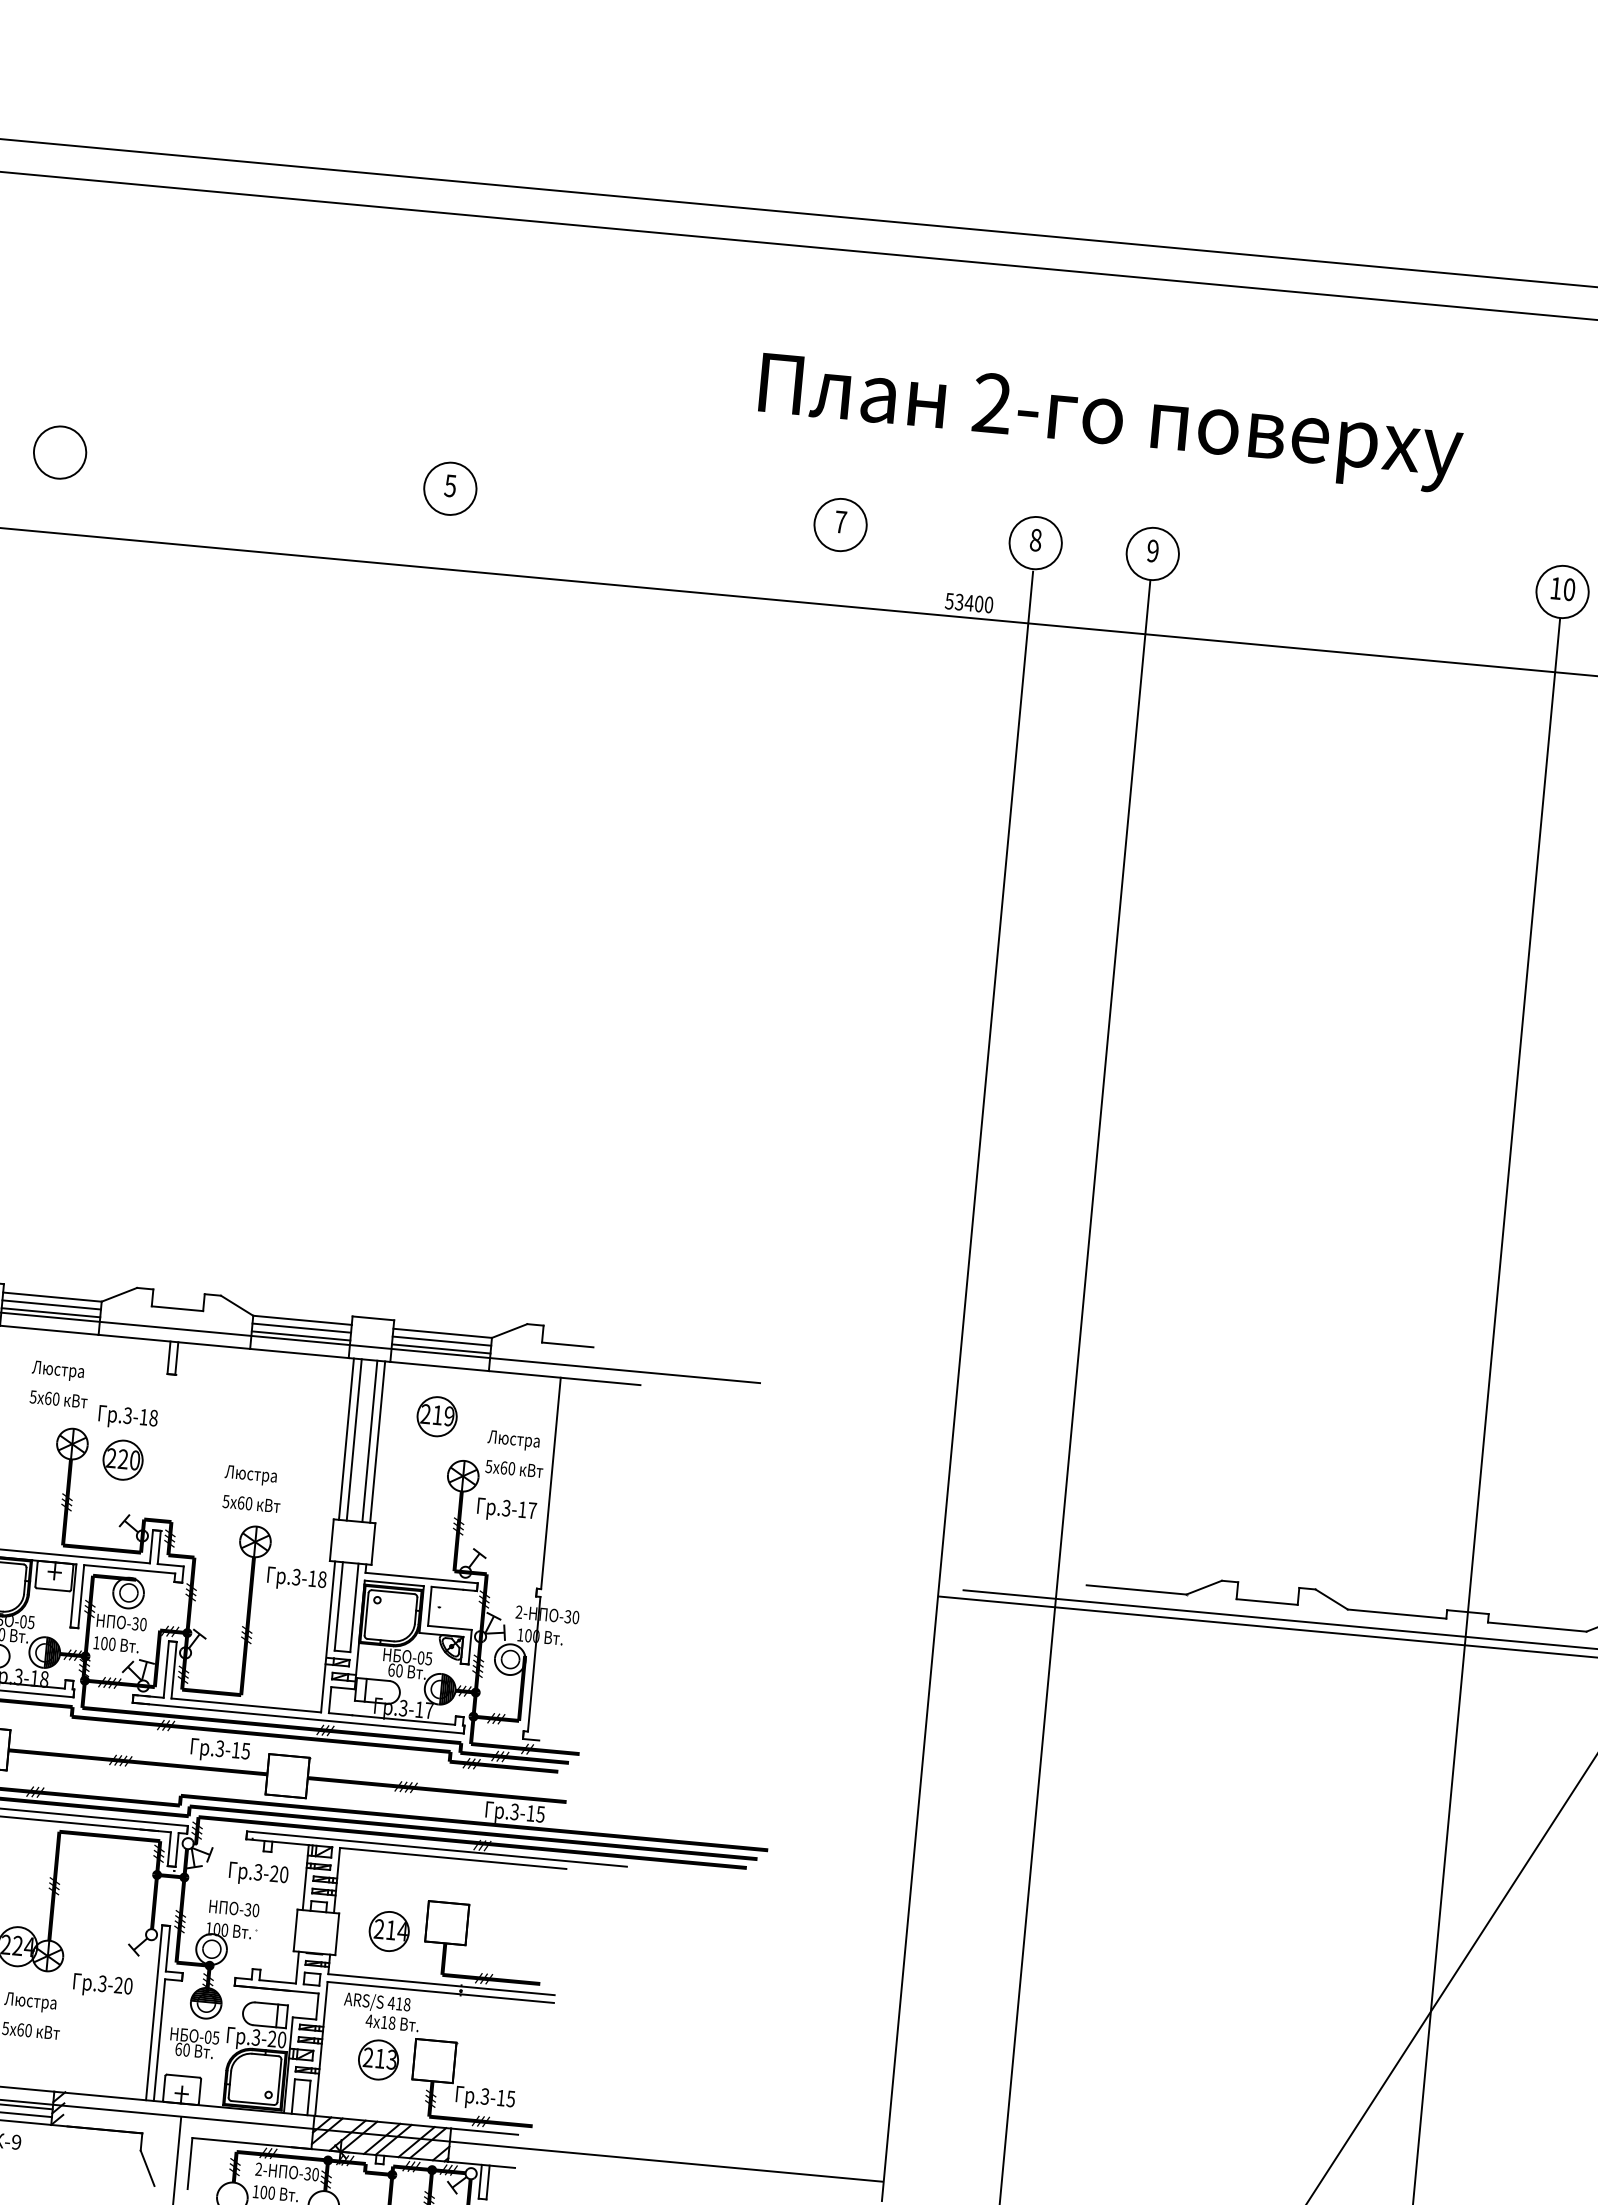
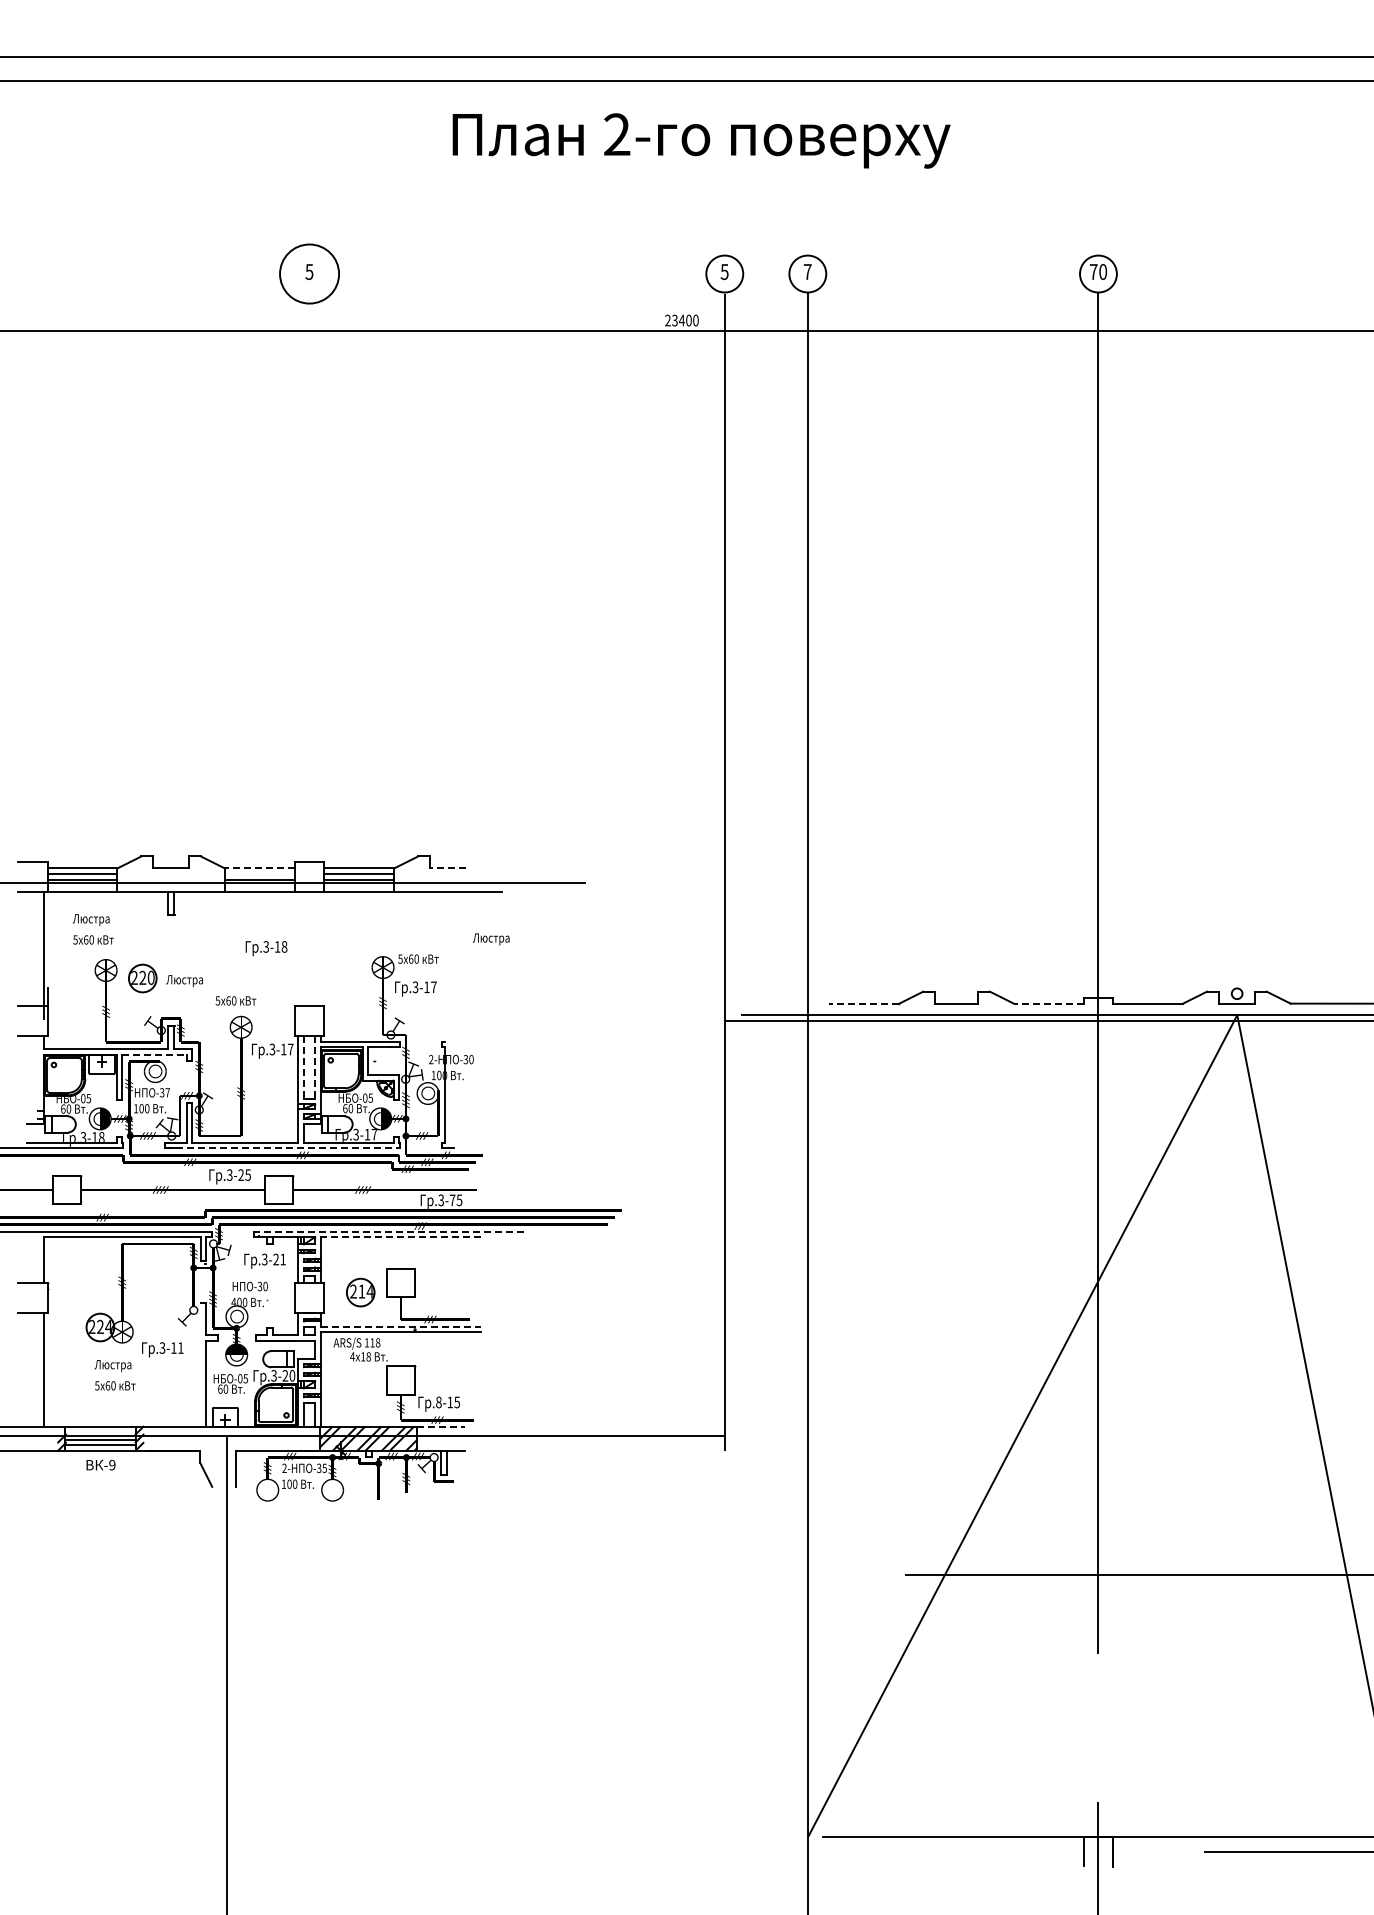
text: (1110, 422) -> (701, 140), moved
circle: (59, 451) -> (32, 273), removed
circle: (450, 488) -> (309, 273), size x1.6
part: (840, 524) -> (586, 273), removed
text: (1035, 539) -> (724, 271), 8 -> 5
text: (1152, 550) -> (807, 271), 9 -> 7
text: (1555, 587) -> (1093, 271), 10 -> 70
text: (948, 601) -> (667, 320), 53400 -> 23400
line: (302, 1320) -> (259, 868), solid -> dashed
line: (301, 1327) -> (259, 873), removed
line: (567, 1344) -> (447, 868), solid -> dashed
part: (436, 1416) -> (360, 927), removed
text: (128, 1417) -> (266, 948), moved
line: (346, 1438) -> (298, 948), removed
line: (355, 1439) -> (304, 948), removed
line: (370, 1440) -> (315, 948), removed
text: (514, 1440) -> (491, 939), moved
line: (377, 1441) -> (320, 948), removed
text: (250, 1476) -> (184, 981), moved
line: (551, 1482) -> (445, 966), removed
line: (131, 1568) -> (155, 1054), solid -> dashed
text: (322, 1579) -> (290, 1049), .3-18 -> .3-17
line: (1135, 1589) -> (863, 1003), solid -> dashed
line: (339, 1606) -> (304, 1067), solid -> dashed
line: (354, 1608) -> (315, 1067), solid -> dashed
line: (1396, 1613) -> (1048, 1003), solid -> dashed
text: (143, 1624) -> (167, 1092), -30 -> -37
line: (299, 1718) -> (283, 1148), solid -> dashed
text: (235, 1749) -> (240, 1174), .3-15 -> .3-25
text: (530, 1813) -> (452, 1200), .3-15 -> .3-75
line: (436, 1849) -> (388, 1231), solid -> dashed
line: (452, 1859) -> (400, 1237), solid -> dashed
text: (283, 1874) -> (282, 1259), .3-20 -> .3-21
text: (208, 1928) -> (233, 1302), 100 -> 400
text: (123, 1984) -> (177, 1347), .3-20 -> .3-11
line: (442, 1984) -> (401, 1326), solid -> dashed
text: (390, 2002) -> (366, 1342), 418 -> 118
line: (153, 2013) -> (200, 1365), removed
part: (378, 2059) -> (361, 1383), removed
text: (484, 2096) -> (438, 1402), .3-15 -> .8-15
line: (484, 2132) -> (440, 1427), solid -> dashed
text: (315, 2173) -> (324, 1467), -30 -> -35

